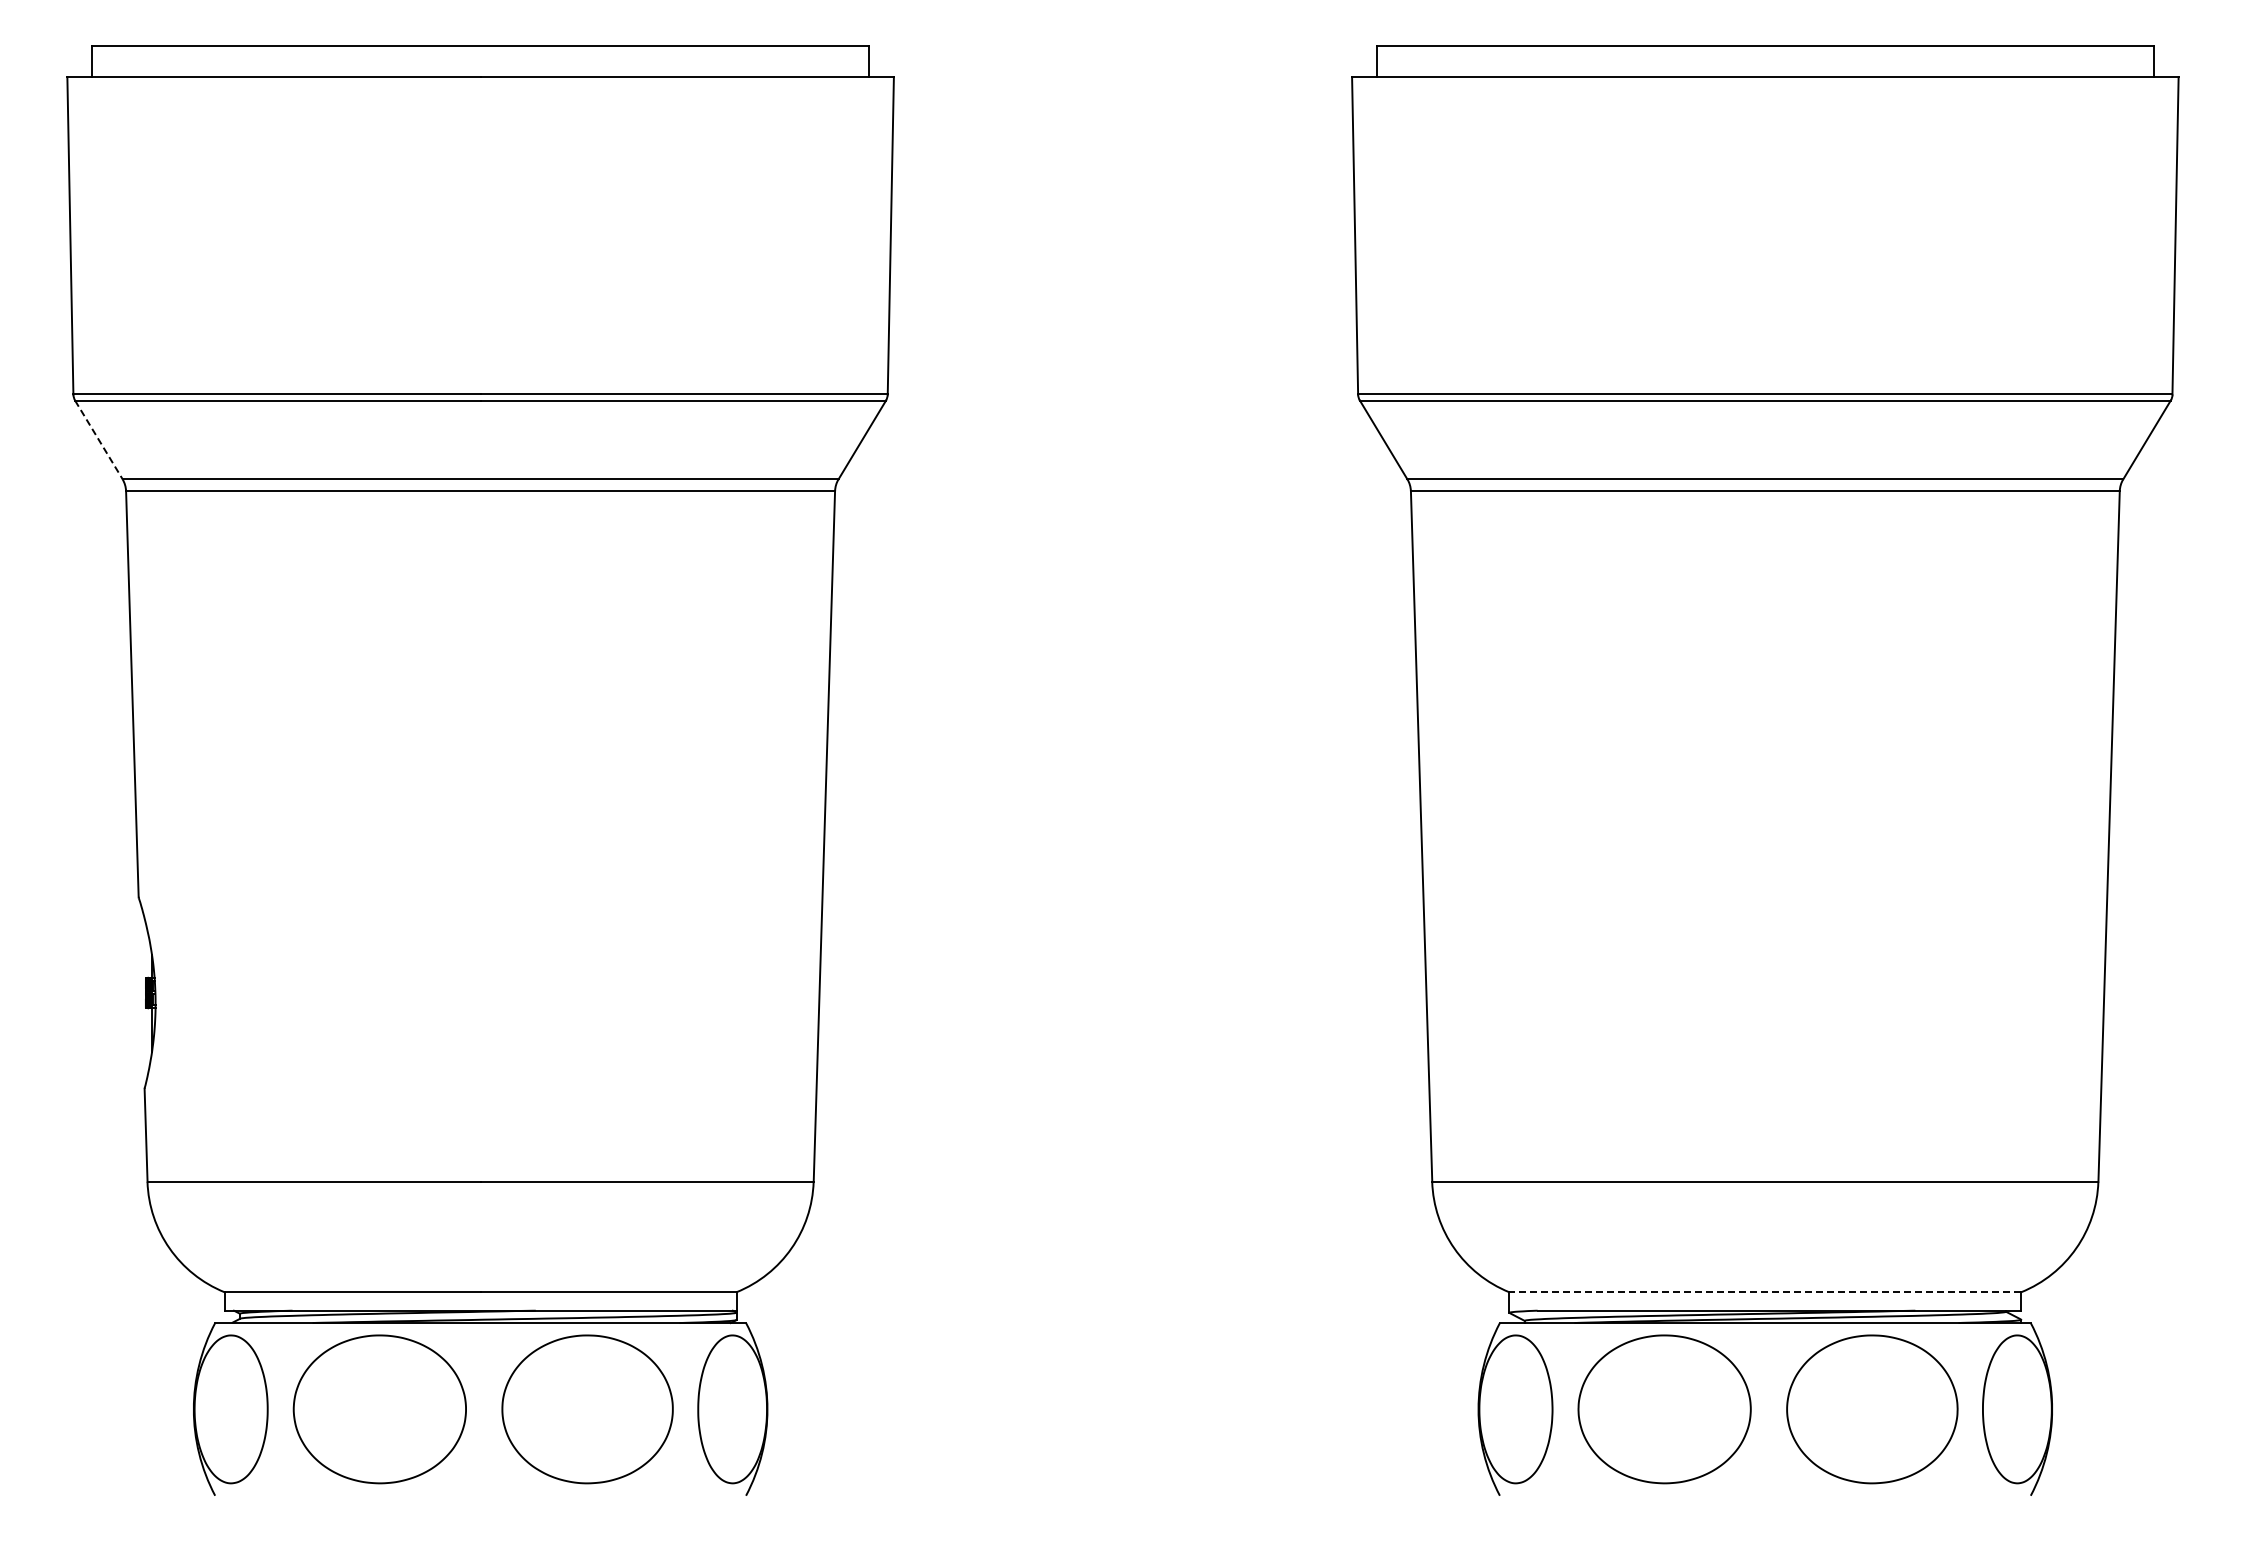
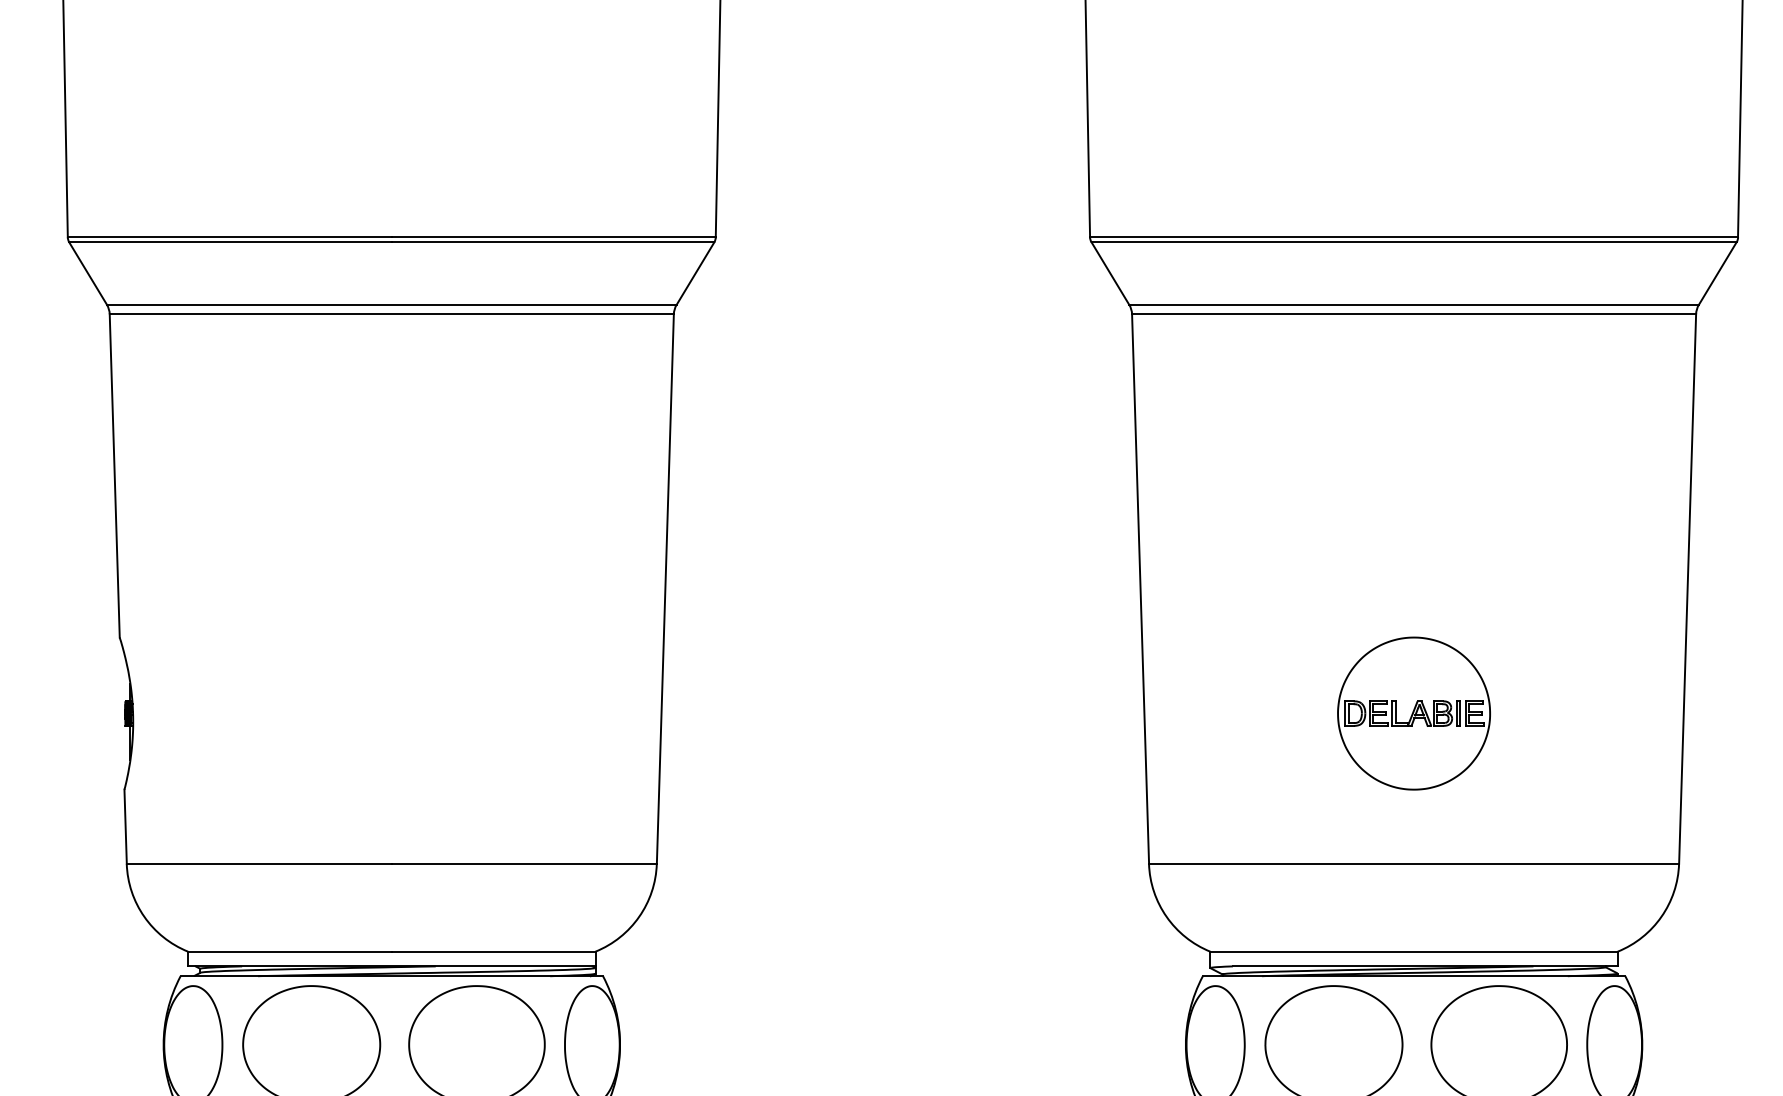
line: (98, 439) -> (87, 273), dashed -> solid
part: (1764, 992) -> (1413, 713), added
line: (1765, 1292) -> (1414, 951), dashed -> solid

